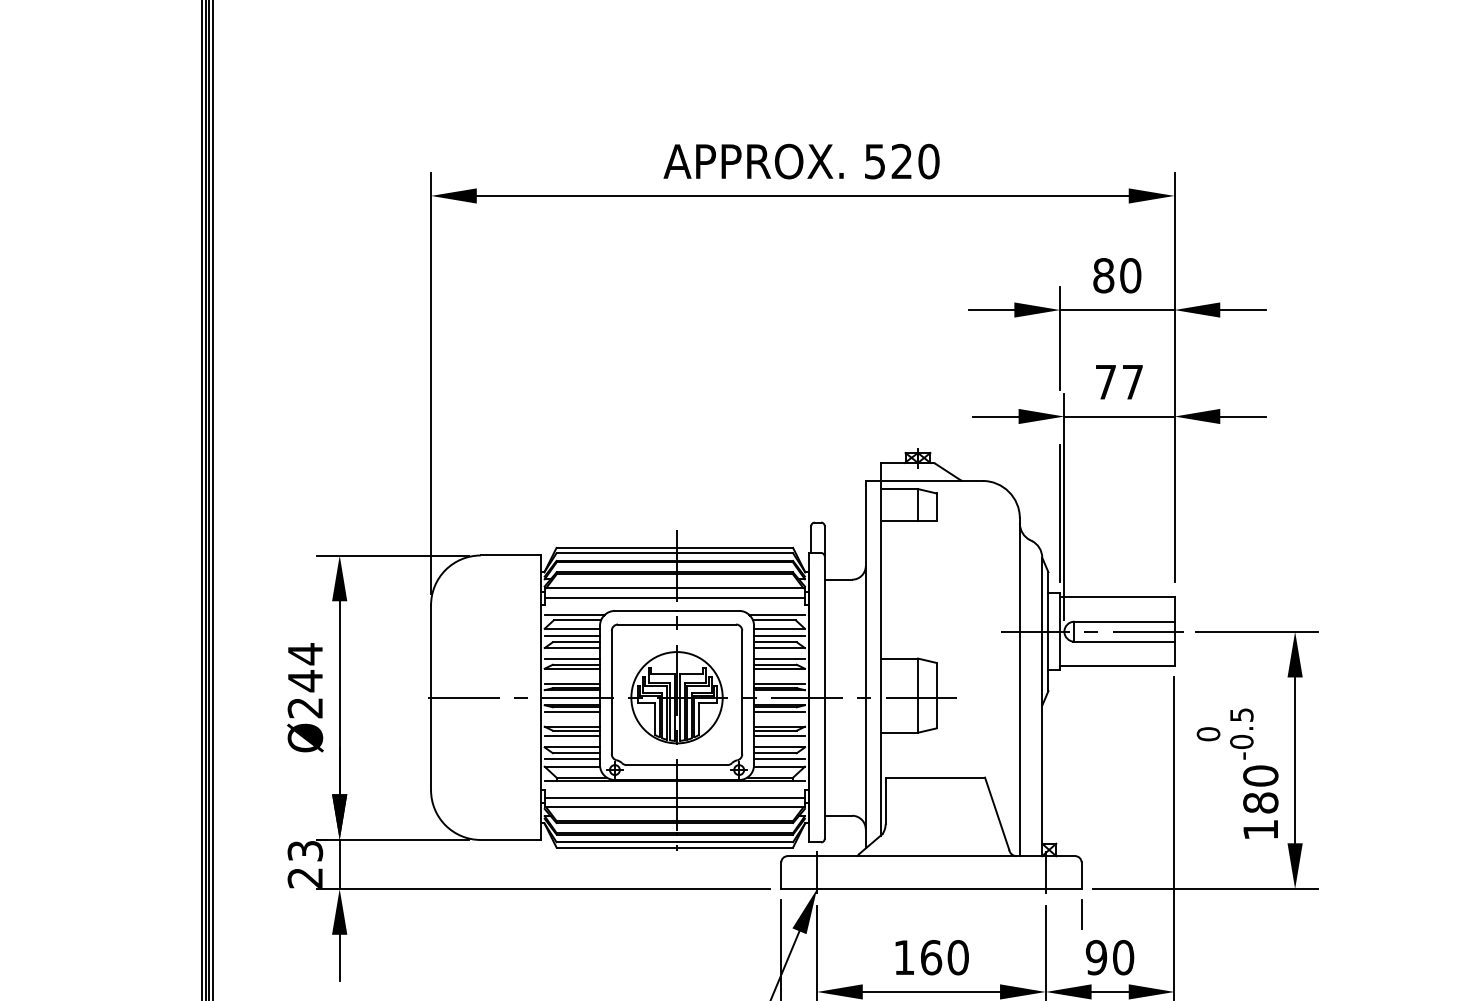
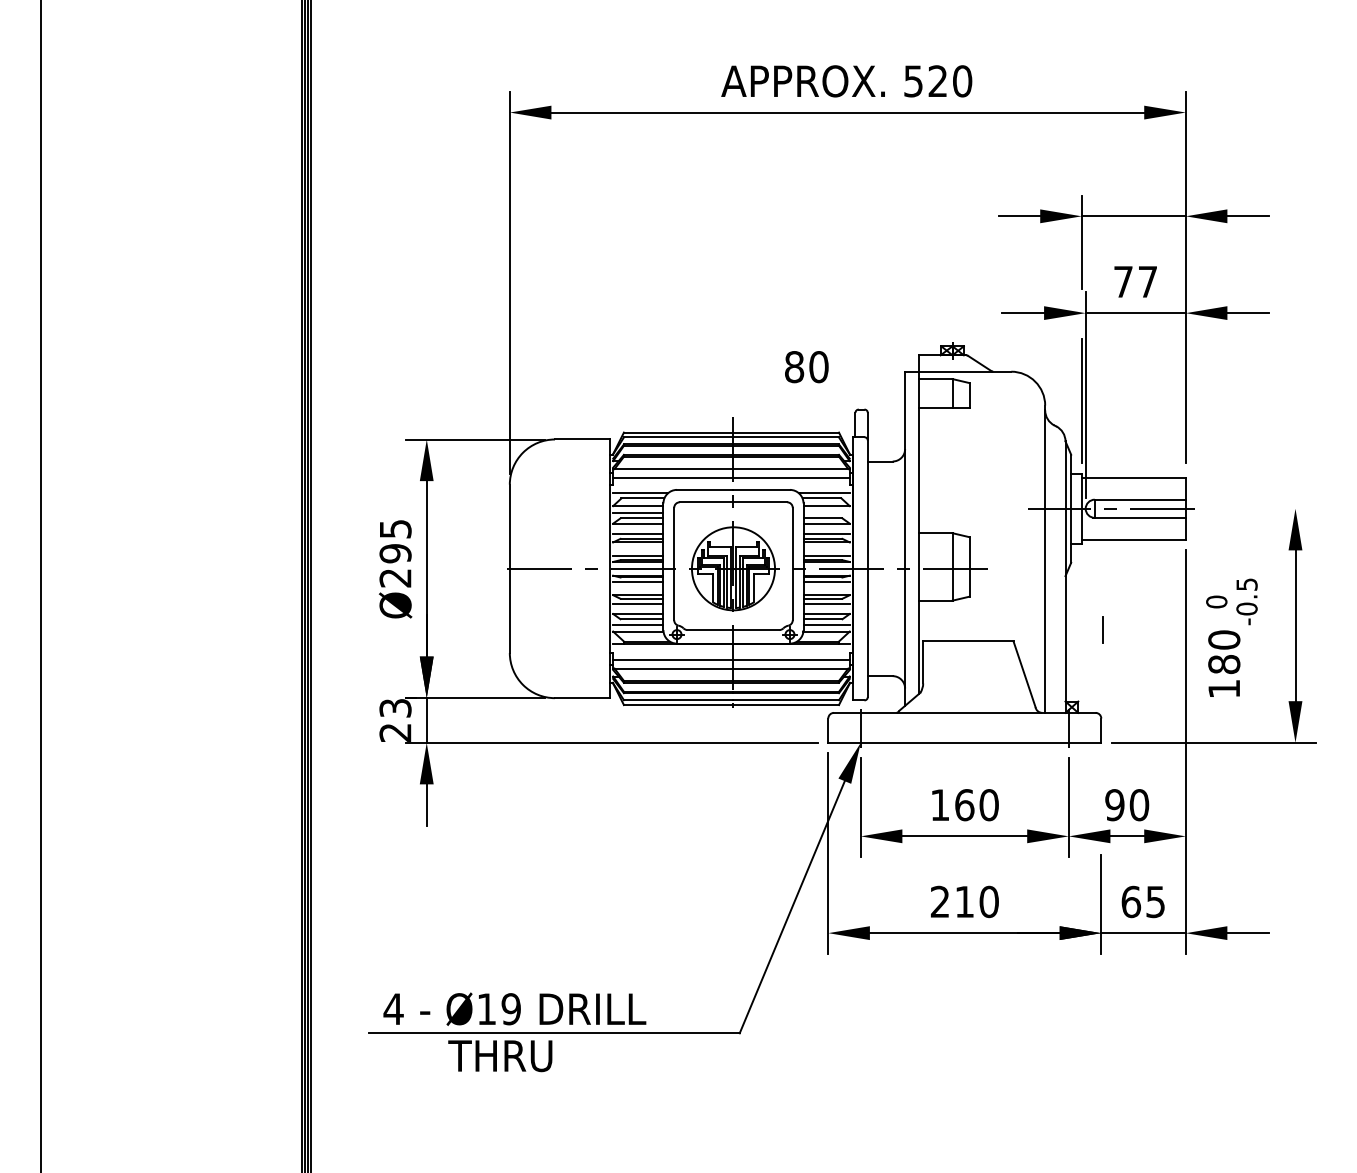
text: (1116, 276) -> (806, 367), moved
line: (1256, 631) -> (1260, 508), removed
line: (779, 635) -> (826, 512), removed
text: (305, 667) -> (395, 541), Ø244 -> Ø295
text: (1261, 801) -> (1224, 663), moved
line: (1080, 914) -> (1102, 629), moved

